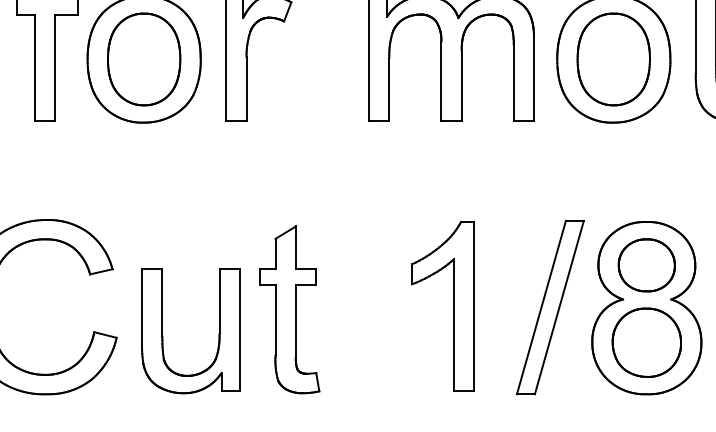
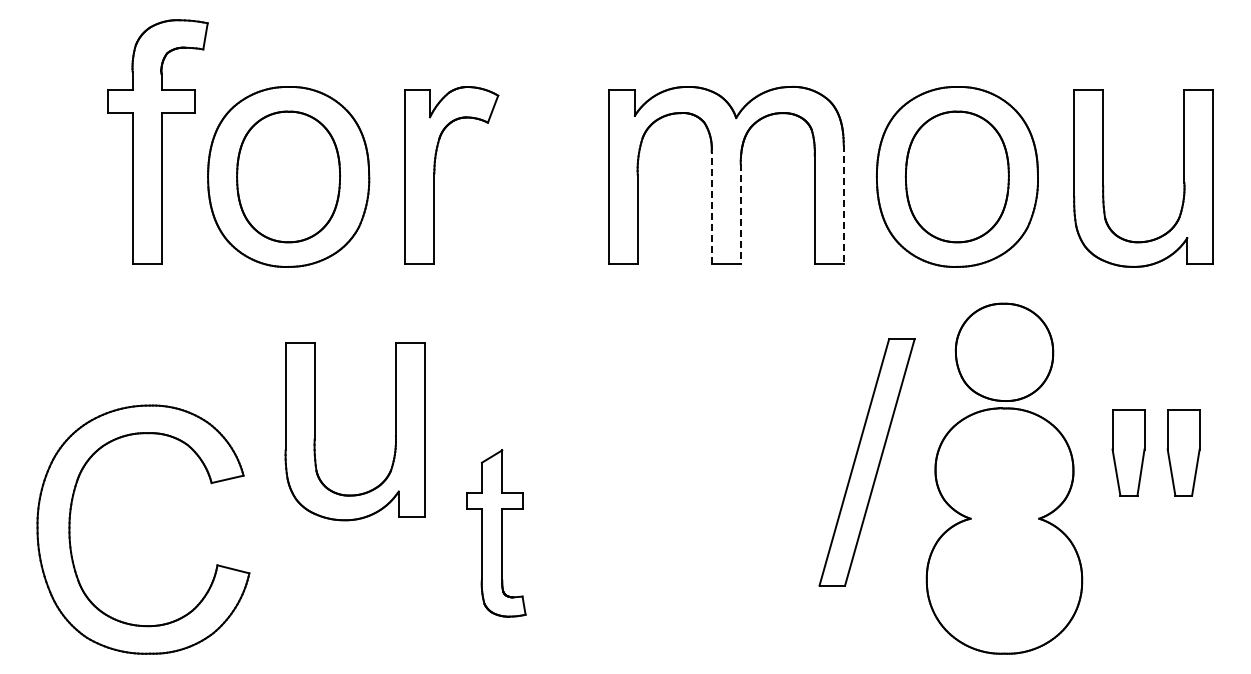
line: (533, 79) -> (843, 205), solid -> dashed
line: (441, 81) -> (711, 208), solid -> dashed
line: (461, 85) -> (740, 214), solid -> dashed
part: (646, 265) -> (1004, 470), removed
part: (453, 306) -> (729, 528), removed
part: (549, 307) -> (866, 462), moved
part: (290, 309) -> (496, 533), size x0.7
part: (163, 330) -> (315, 431), moved
part: (646, 342) -> (1004, 351), moved

